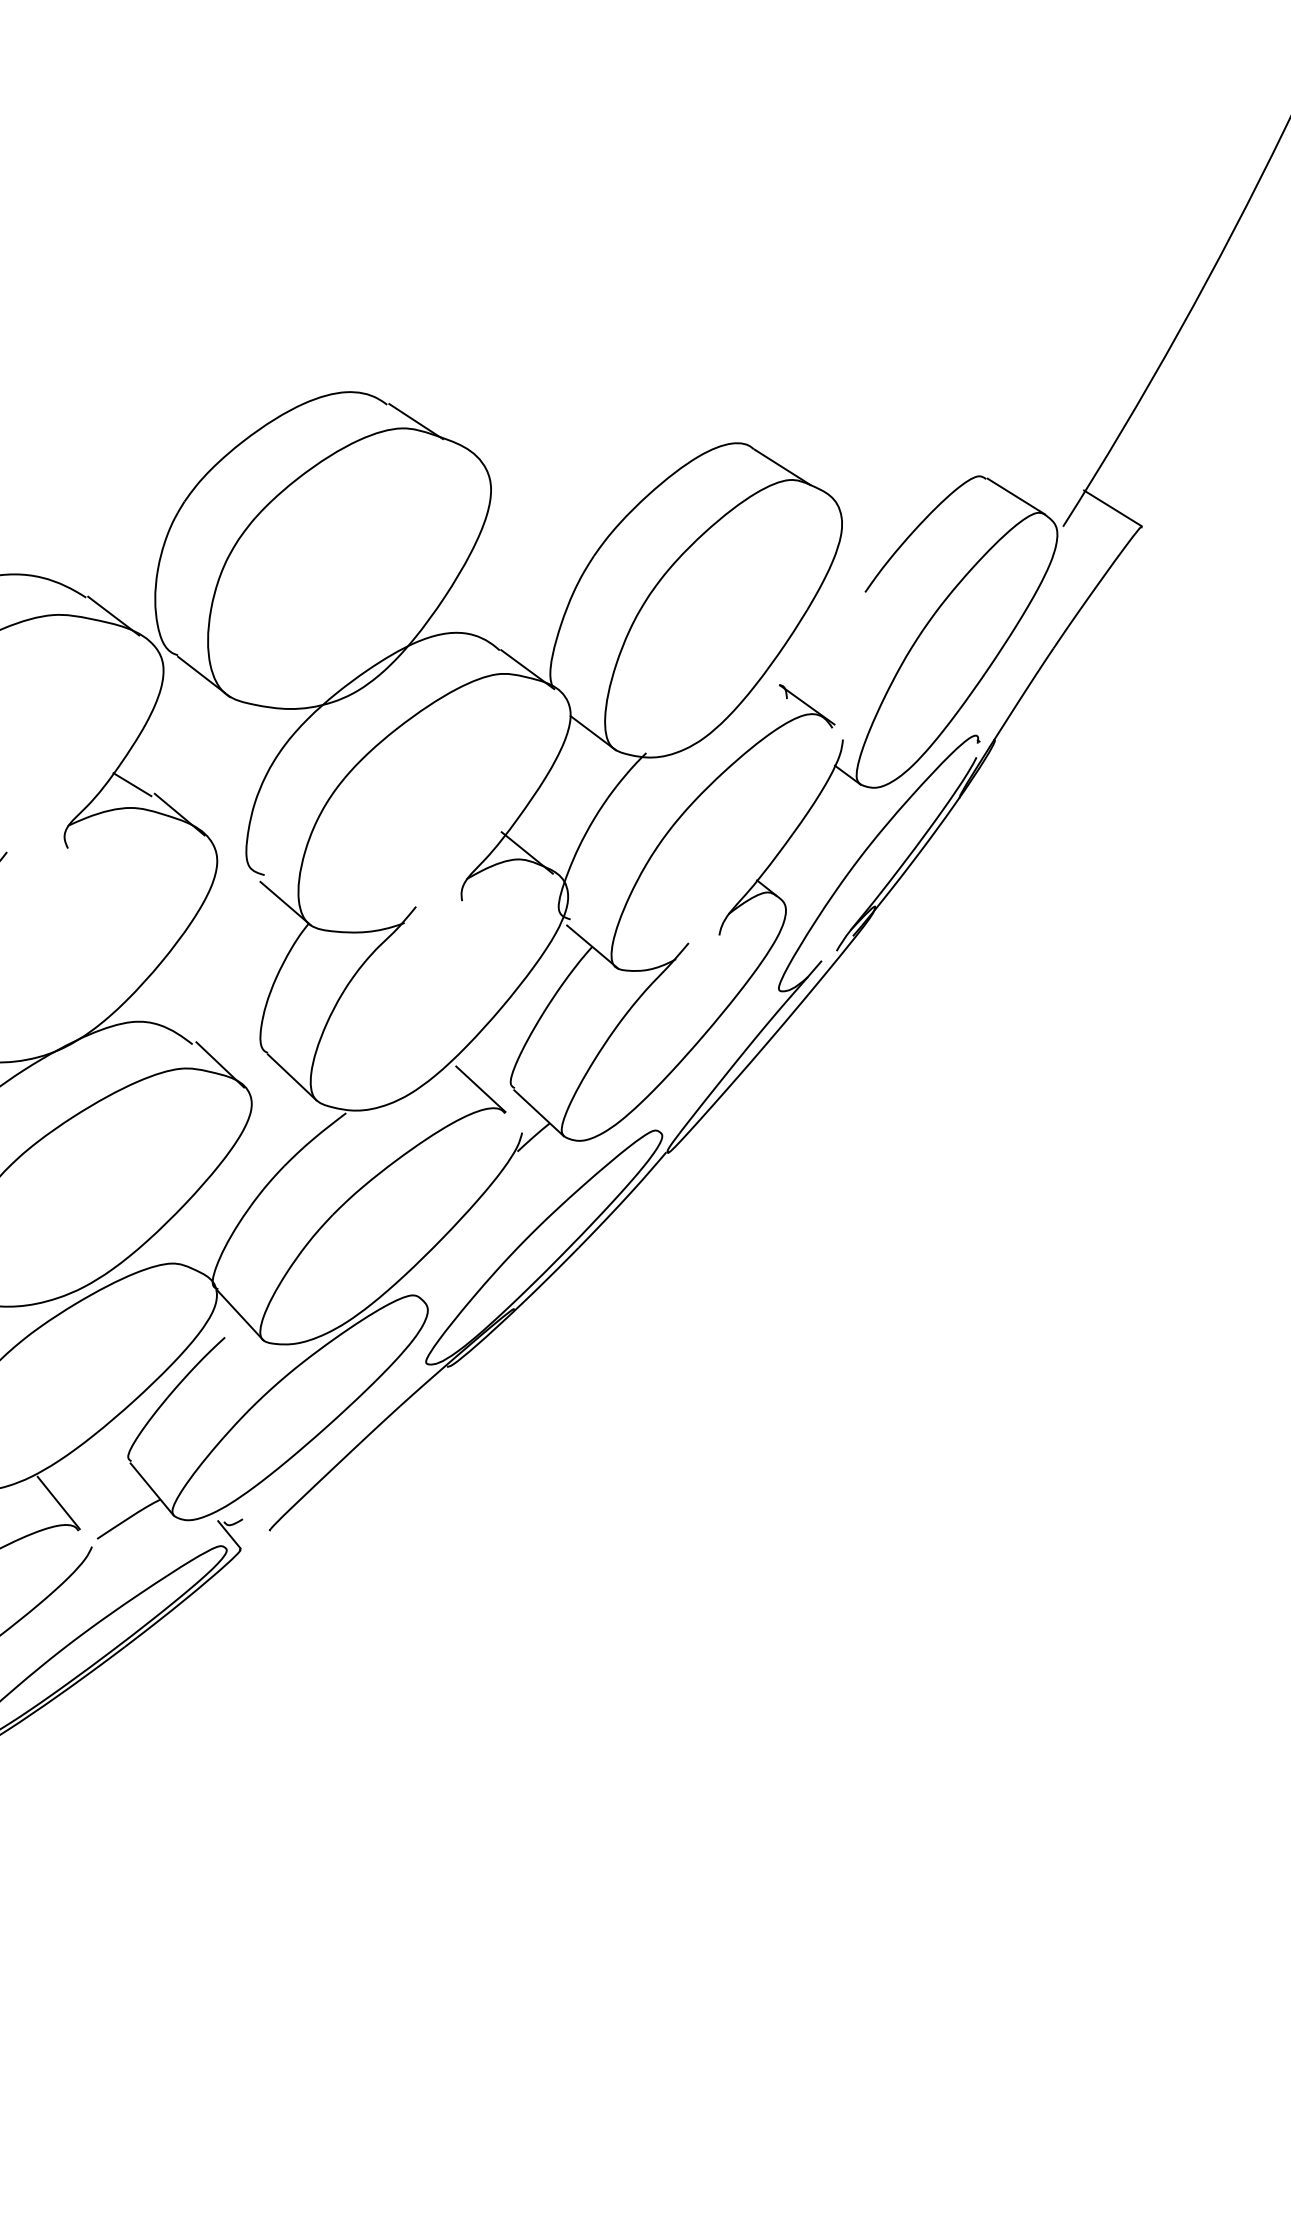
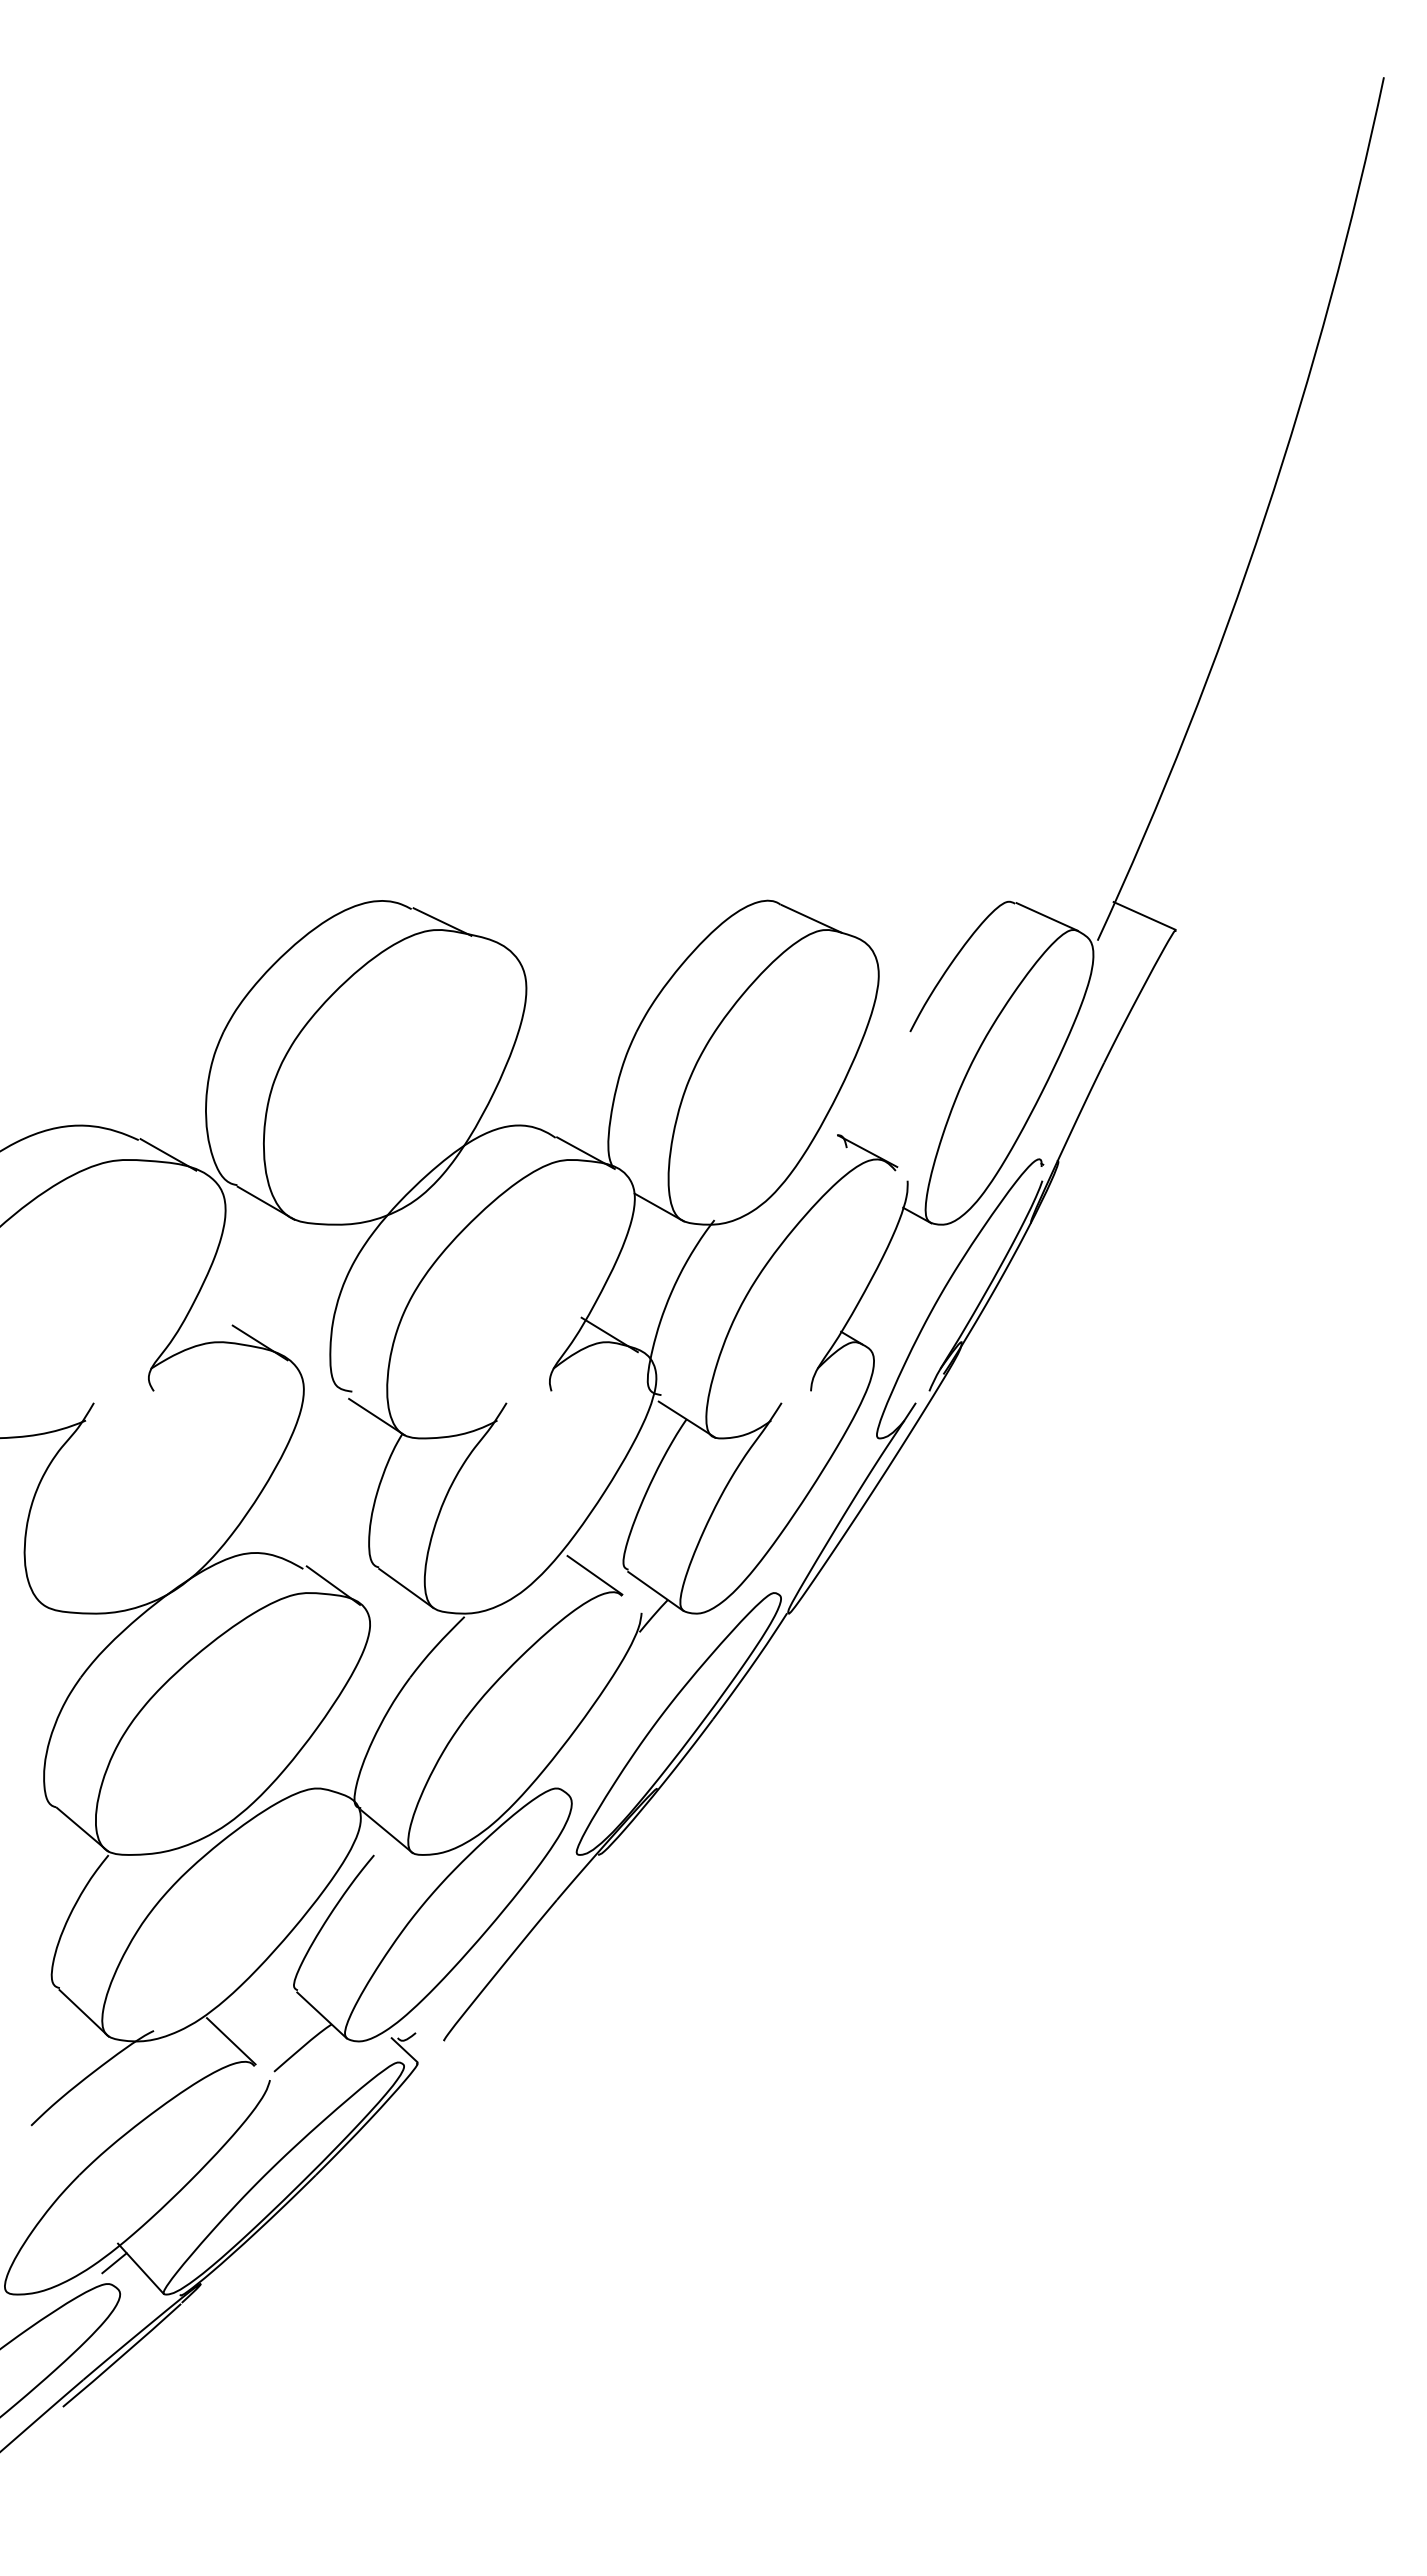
line: (132, 784) -> (209, 1319), removed

